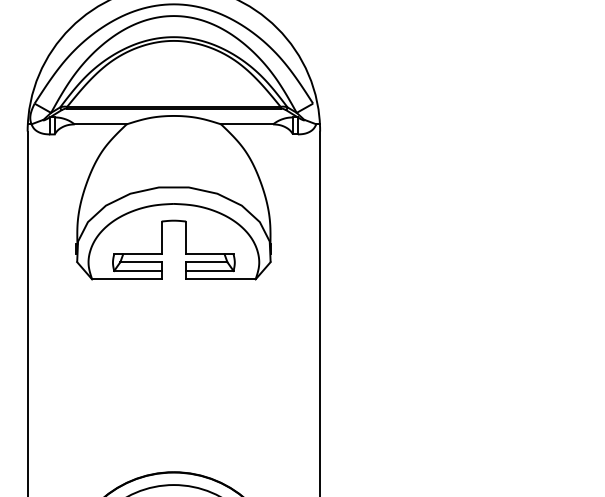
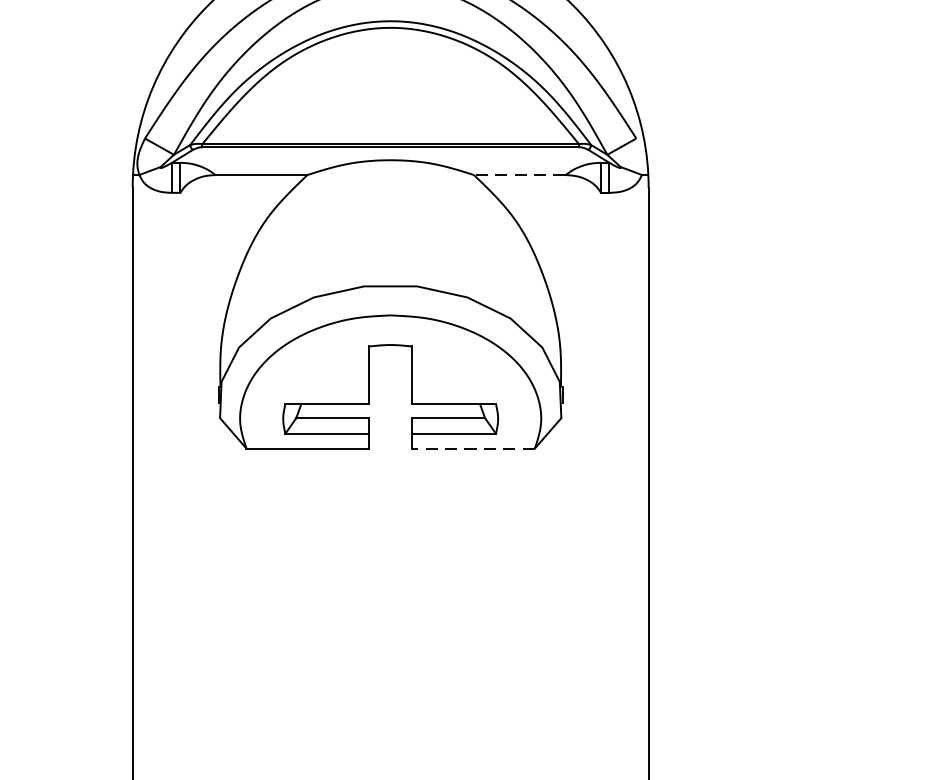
line: (247, 124) -> (520, 175), solid -> dashed
line: (220, 279) -> (472, 448), solid -> dashed

